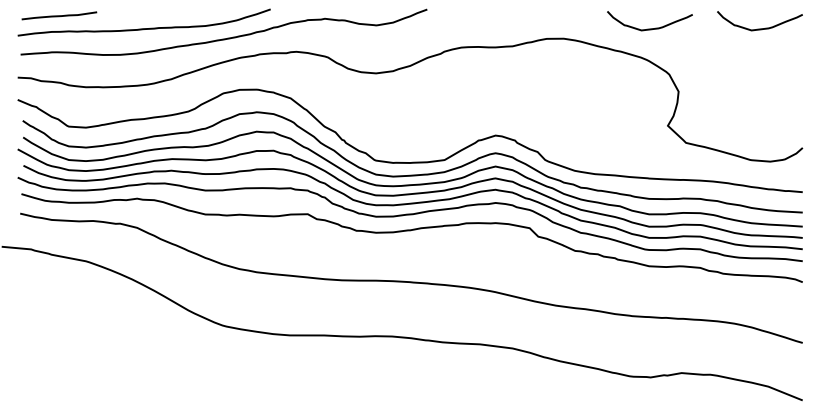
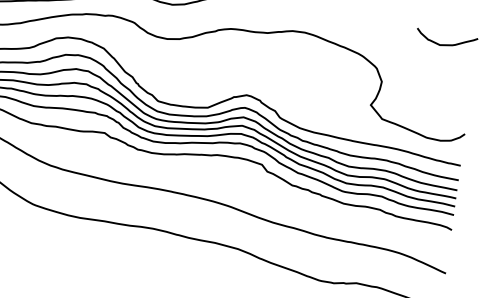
curve: (649, 28) -> (367, 33), removed

